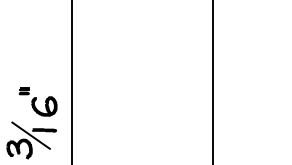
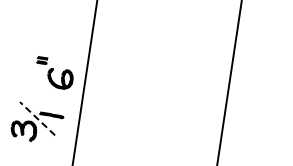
part: (37, 101) -> (54, 72), moved
line: (31, 135) -> (37, 118), solid -> dashed

